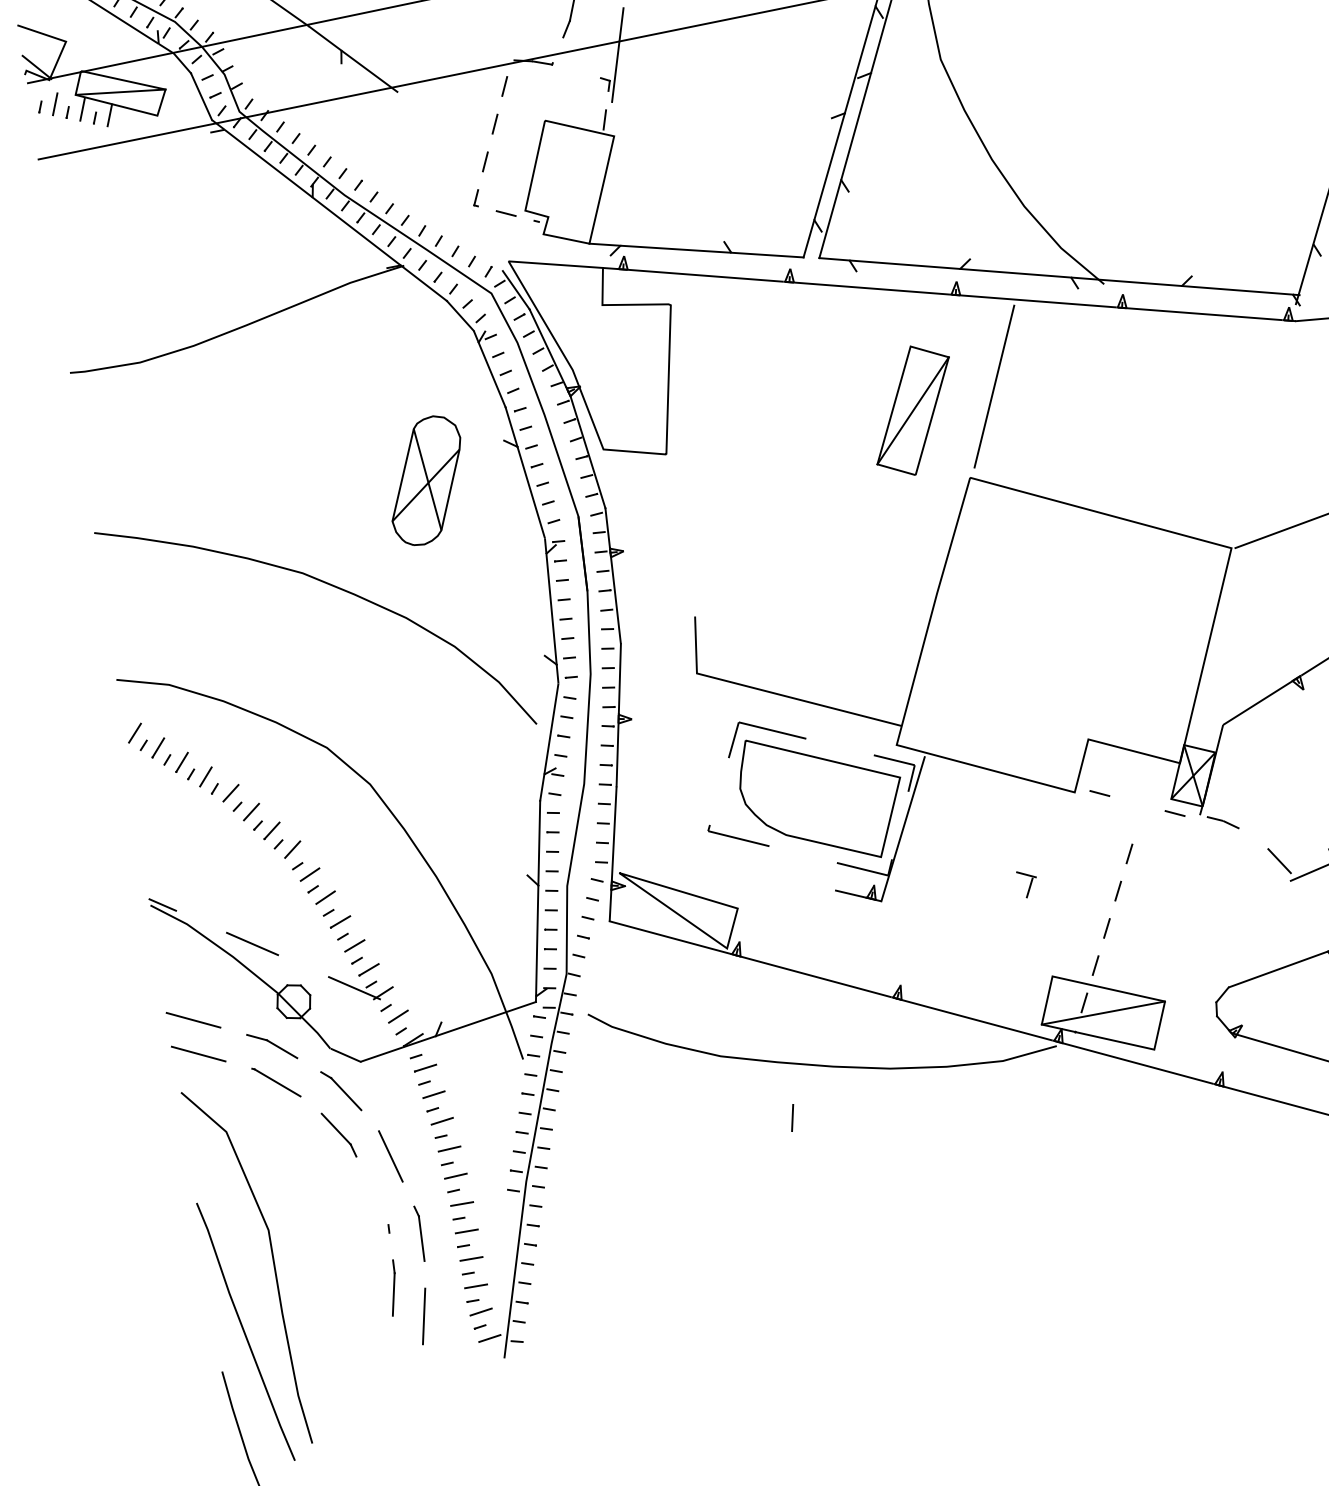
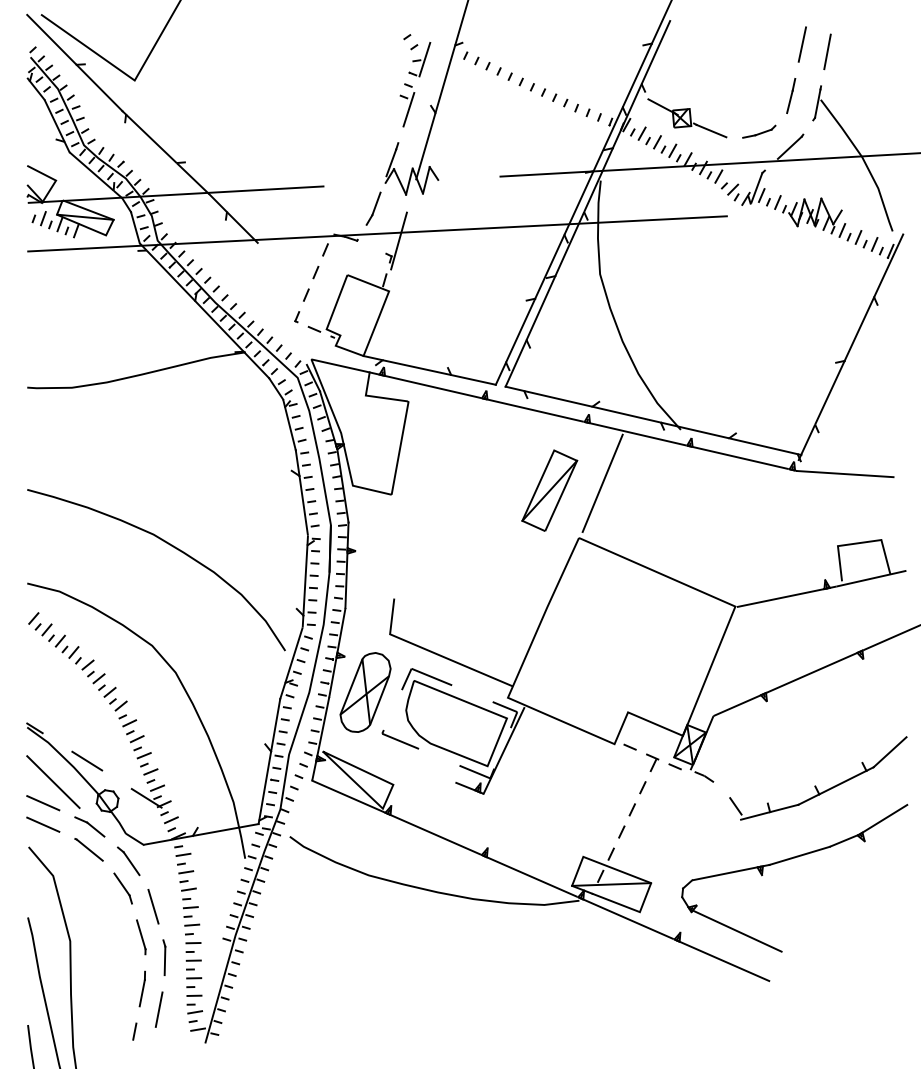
part: (426, 480) -> (365, 692), moved
part: (1027, 883) -> (652, 762), moved
line: (204, 983) -> (53, 781), added
line: (792, 1117) -> (134, 1031), moved
line: (378, 1202) -> (141, 934), added

